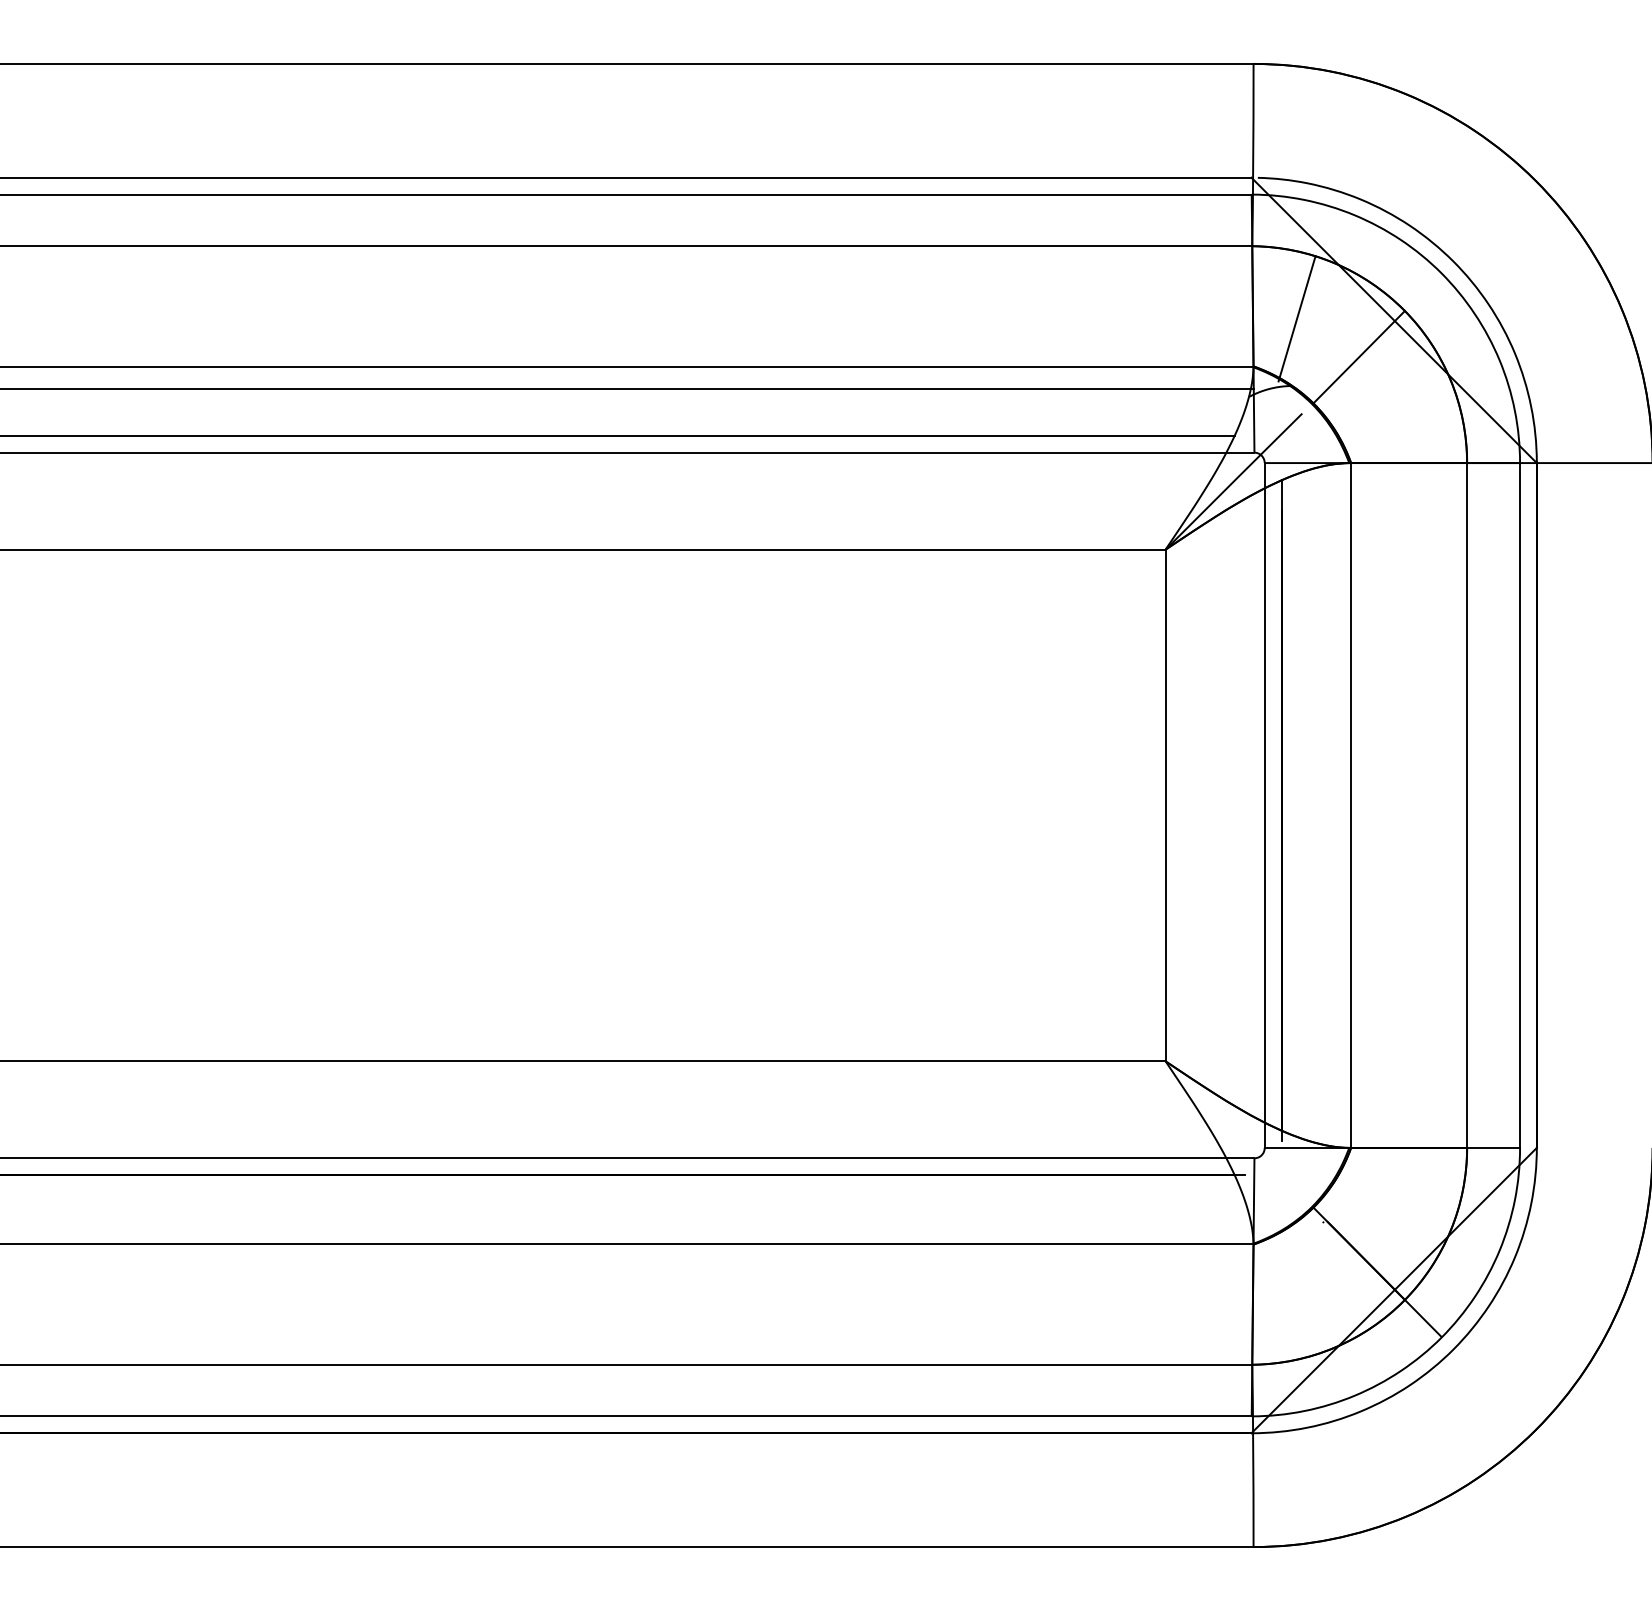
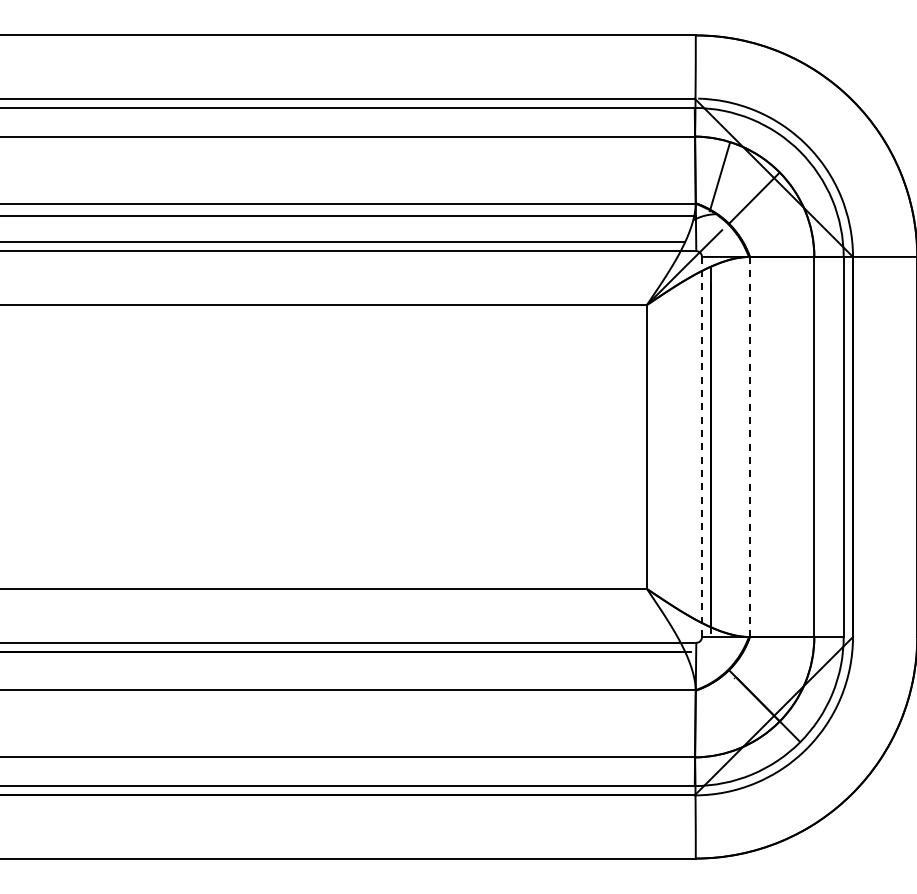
line: (1263, 804) -> (701, 446), solid -> dashed
line: (1350, 806) -> (749, 447), solid -> dashed

